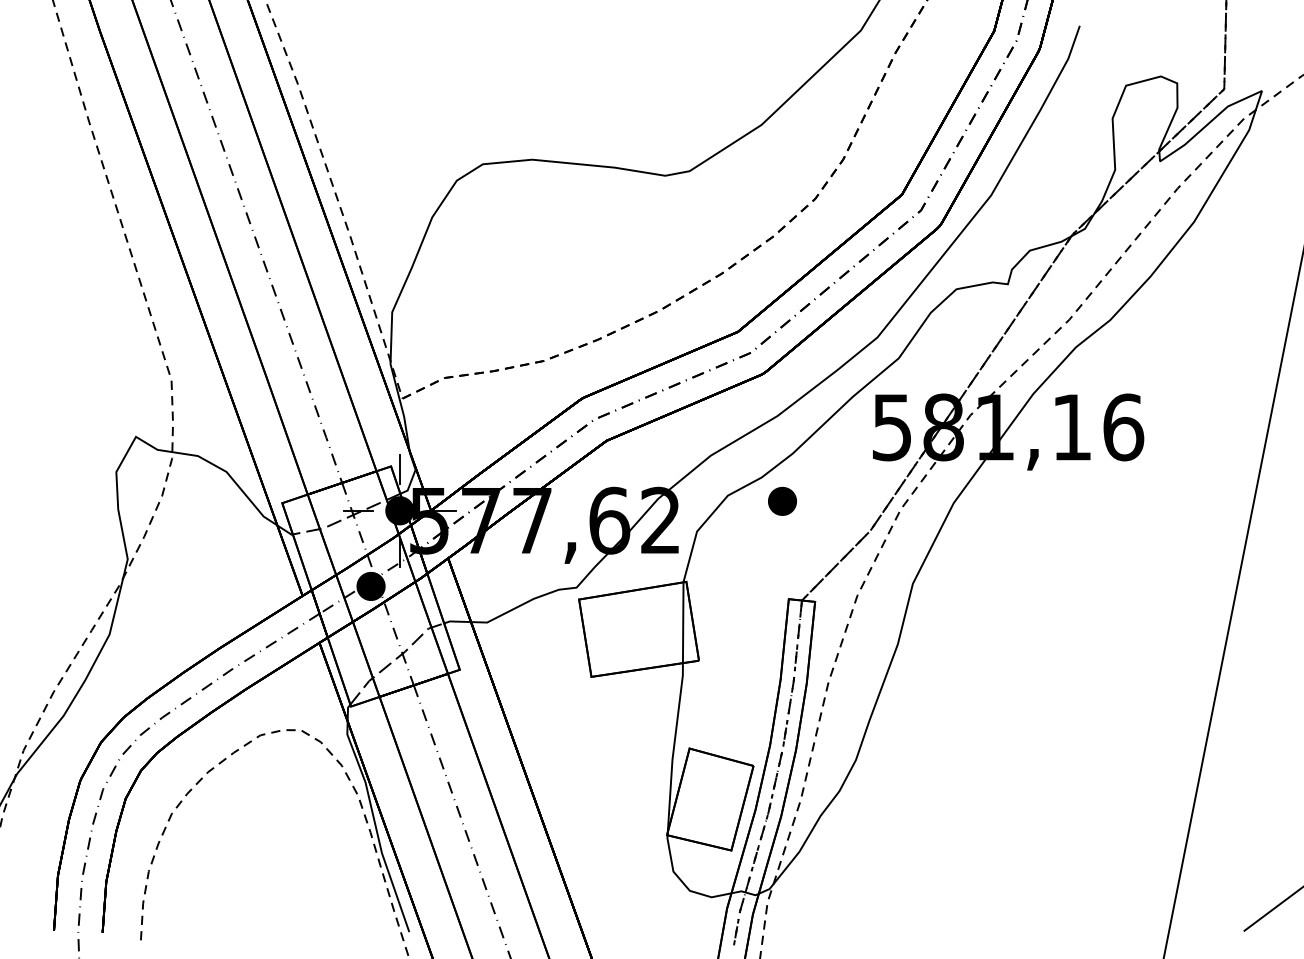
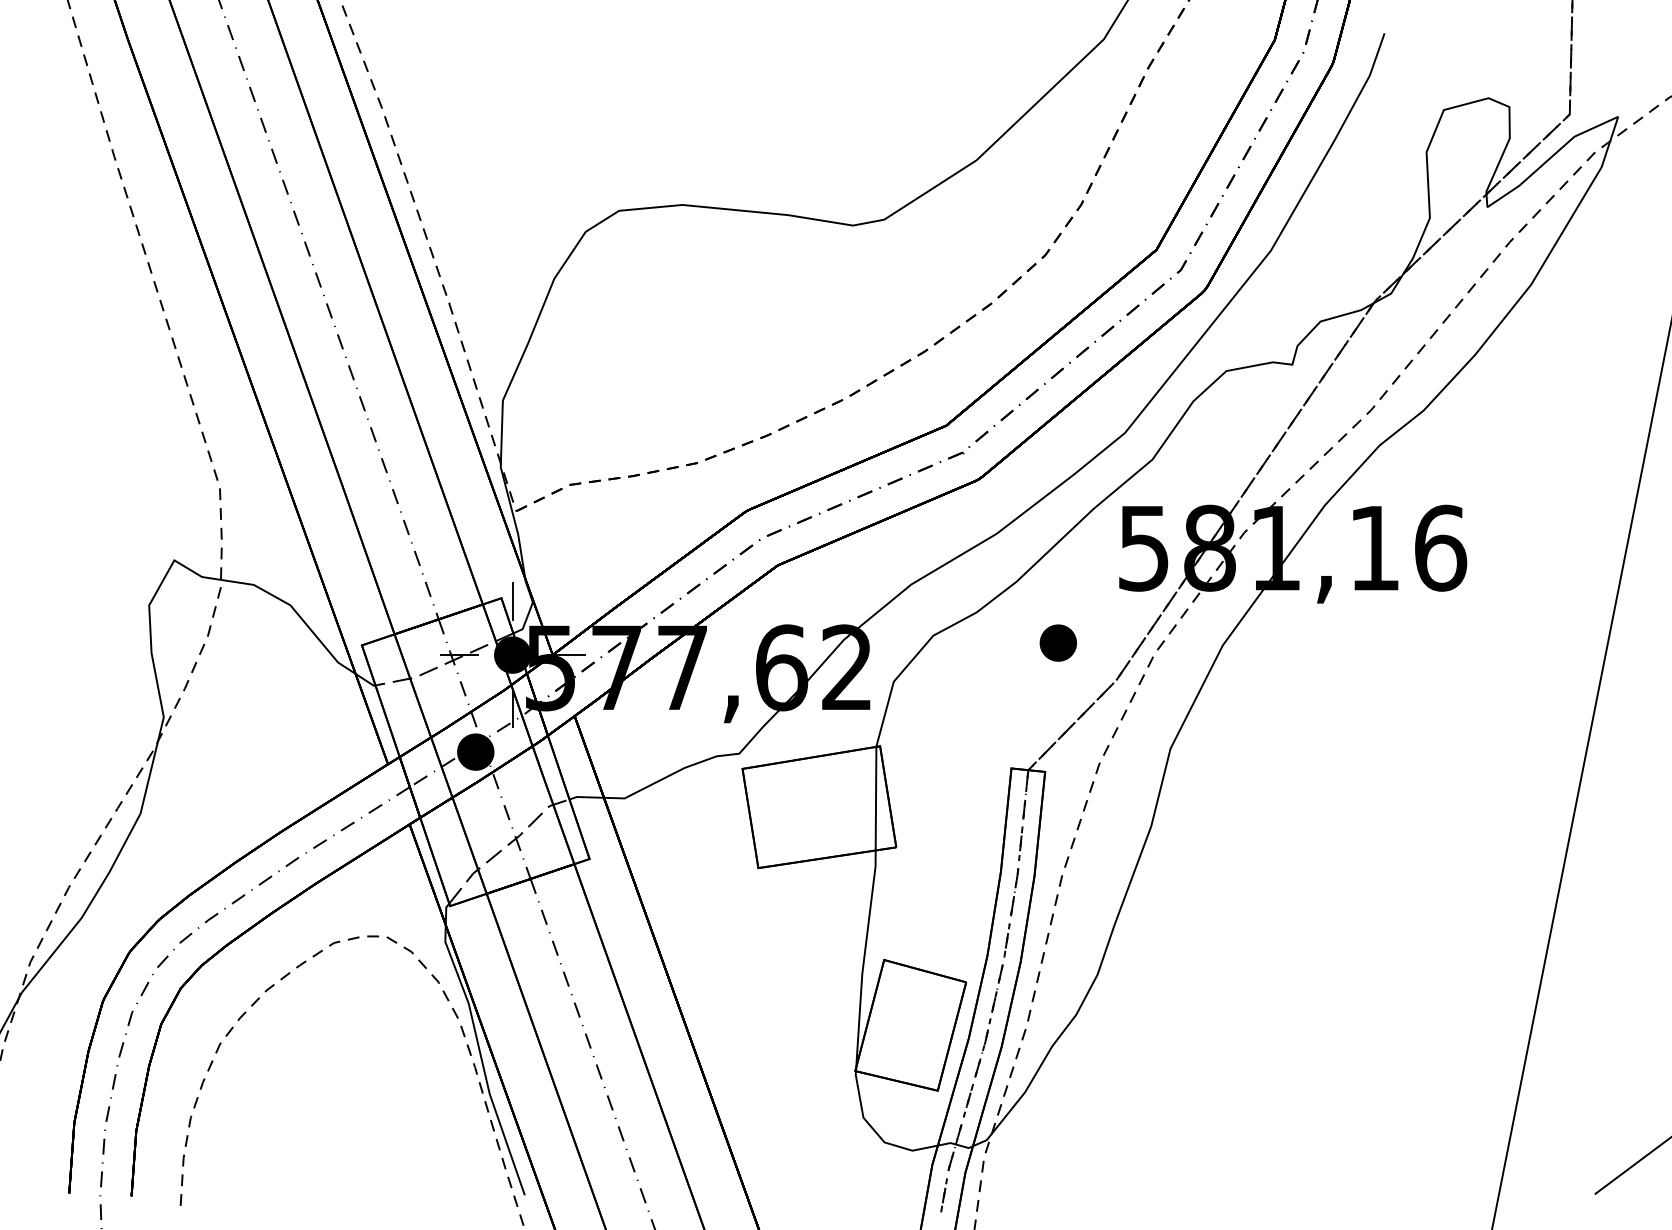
part: (781, 500) -> (1057, 642), moved

